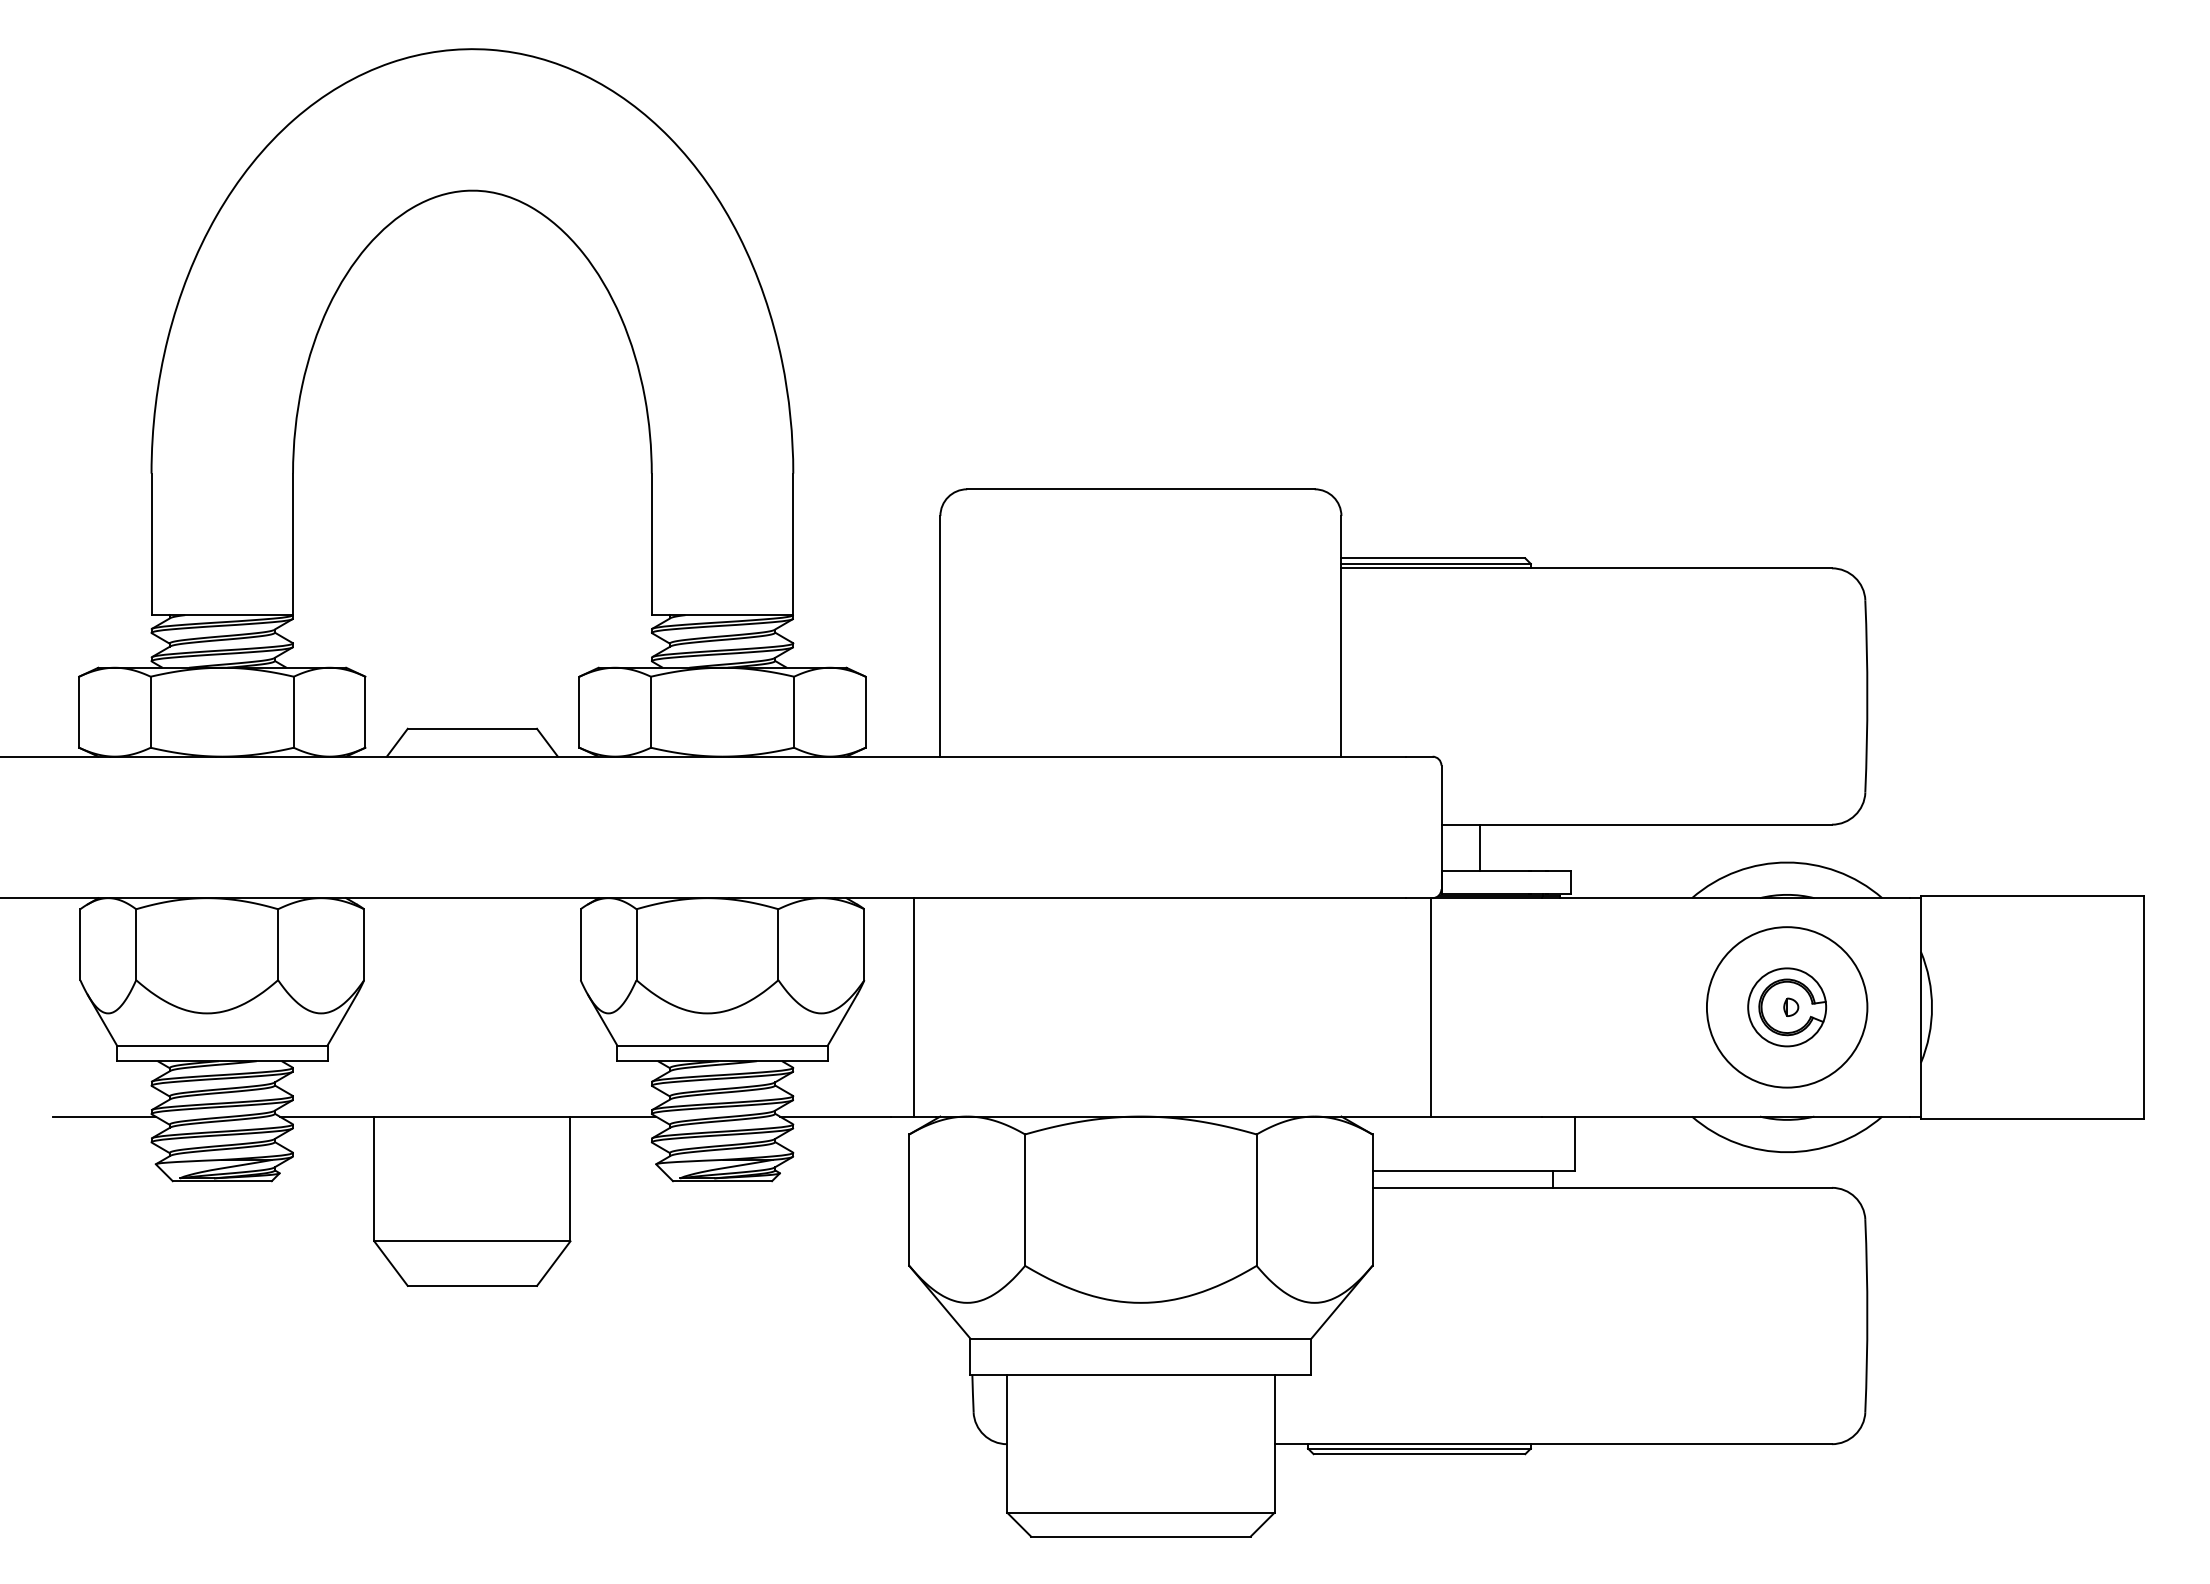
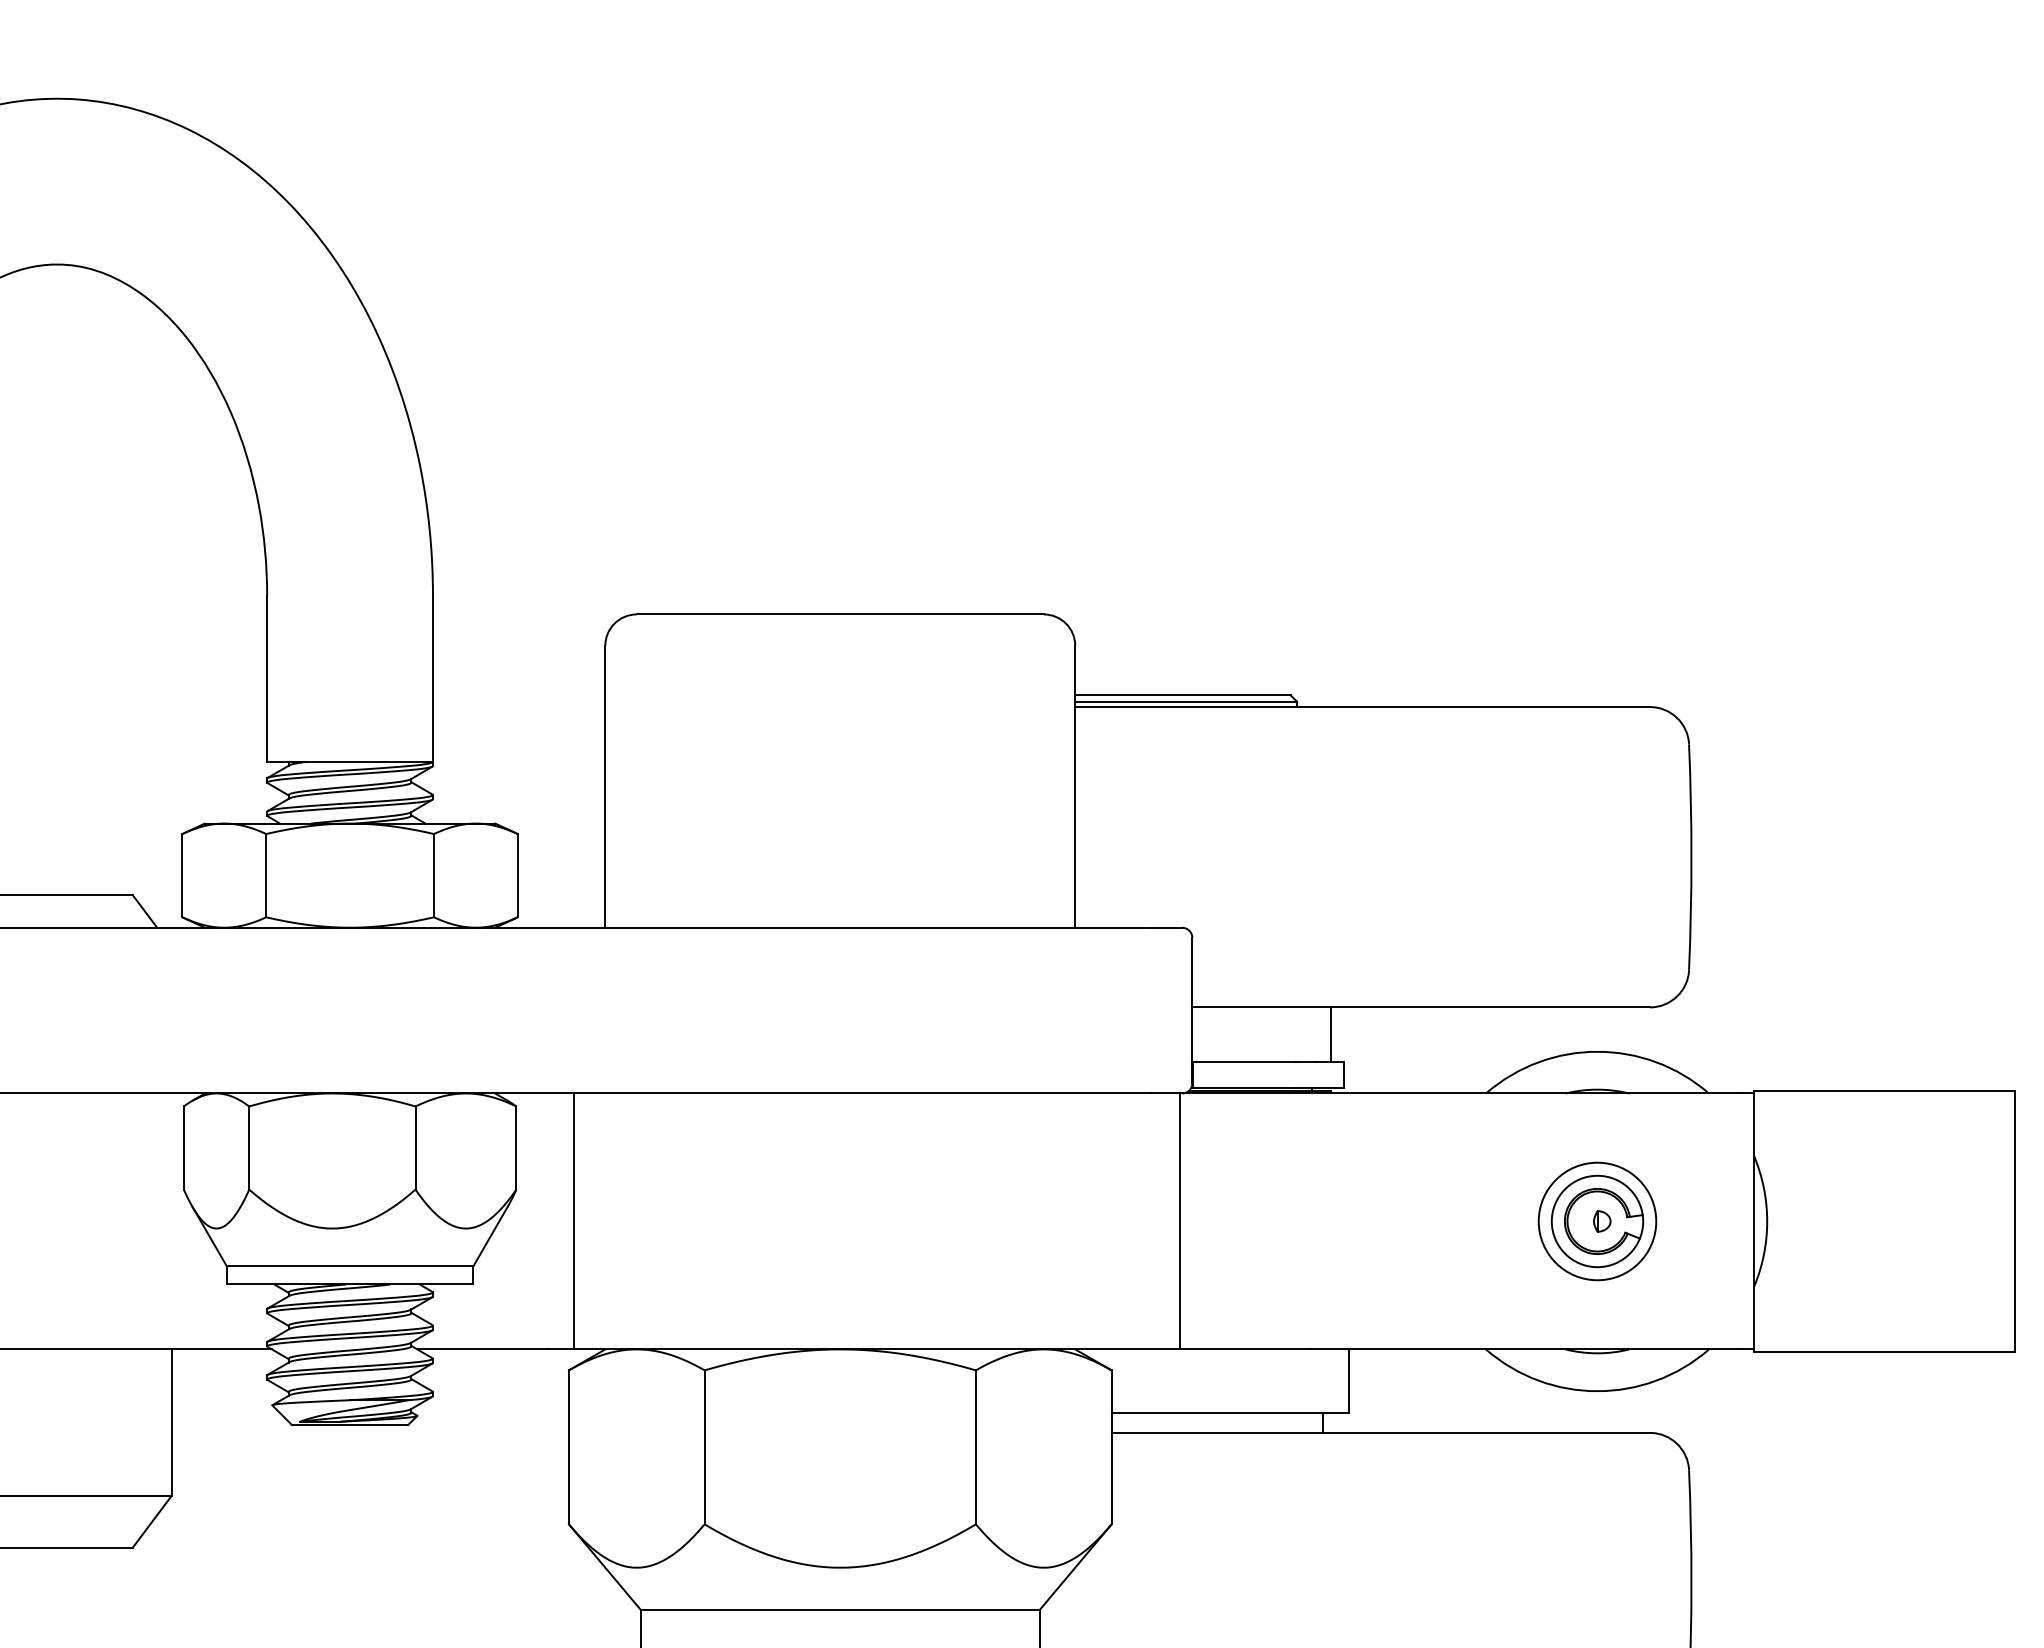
line: (1479, 847) -> (1330, 1034), moved
circle: (1787, 1007) -> (1597, 1221), size x0.62

